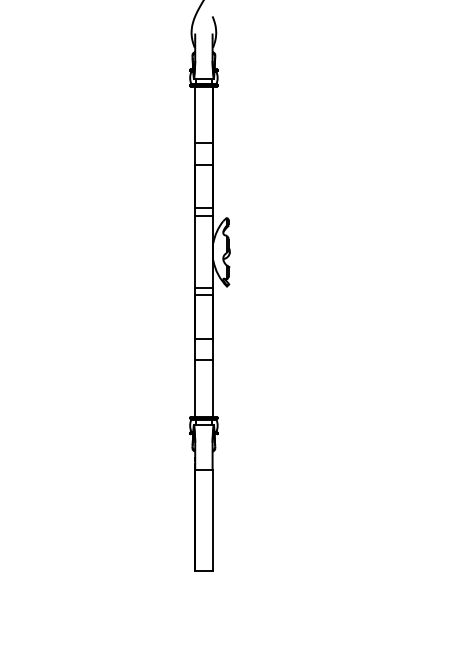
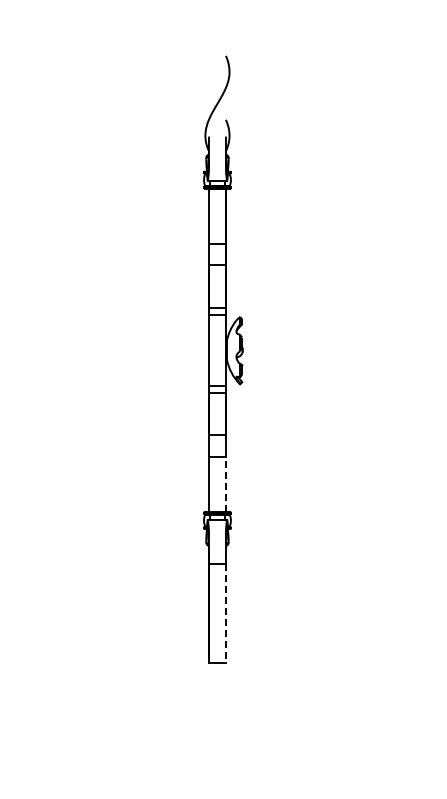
line: (212, 388) -> (225, 484), solid -> dashed
line: (212, 520) -> (225, 613), solid -> dashed

